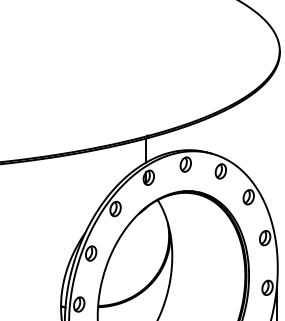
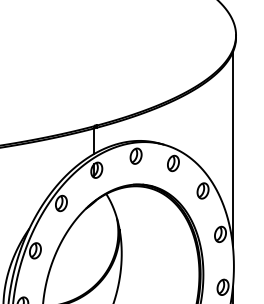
line: (276, 157) -> (232, 148), added

